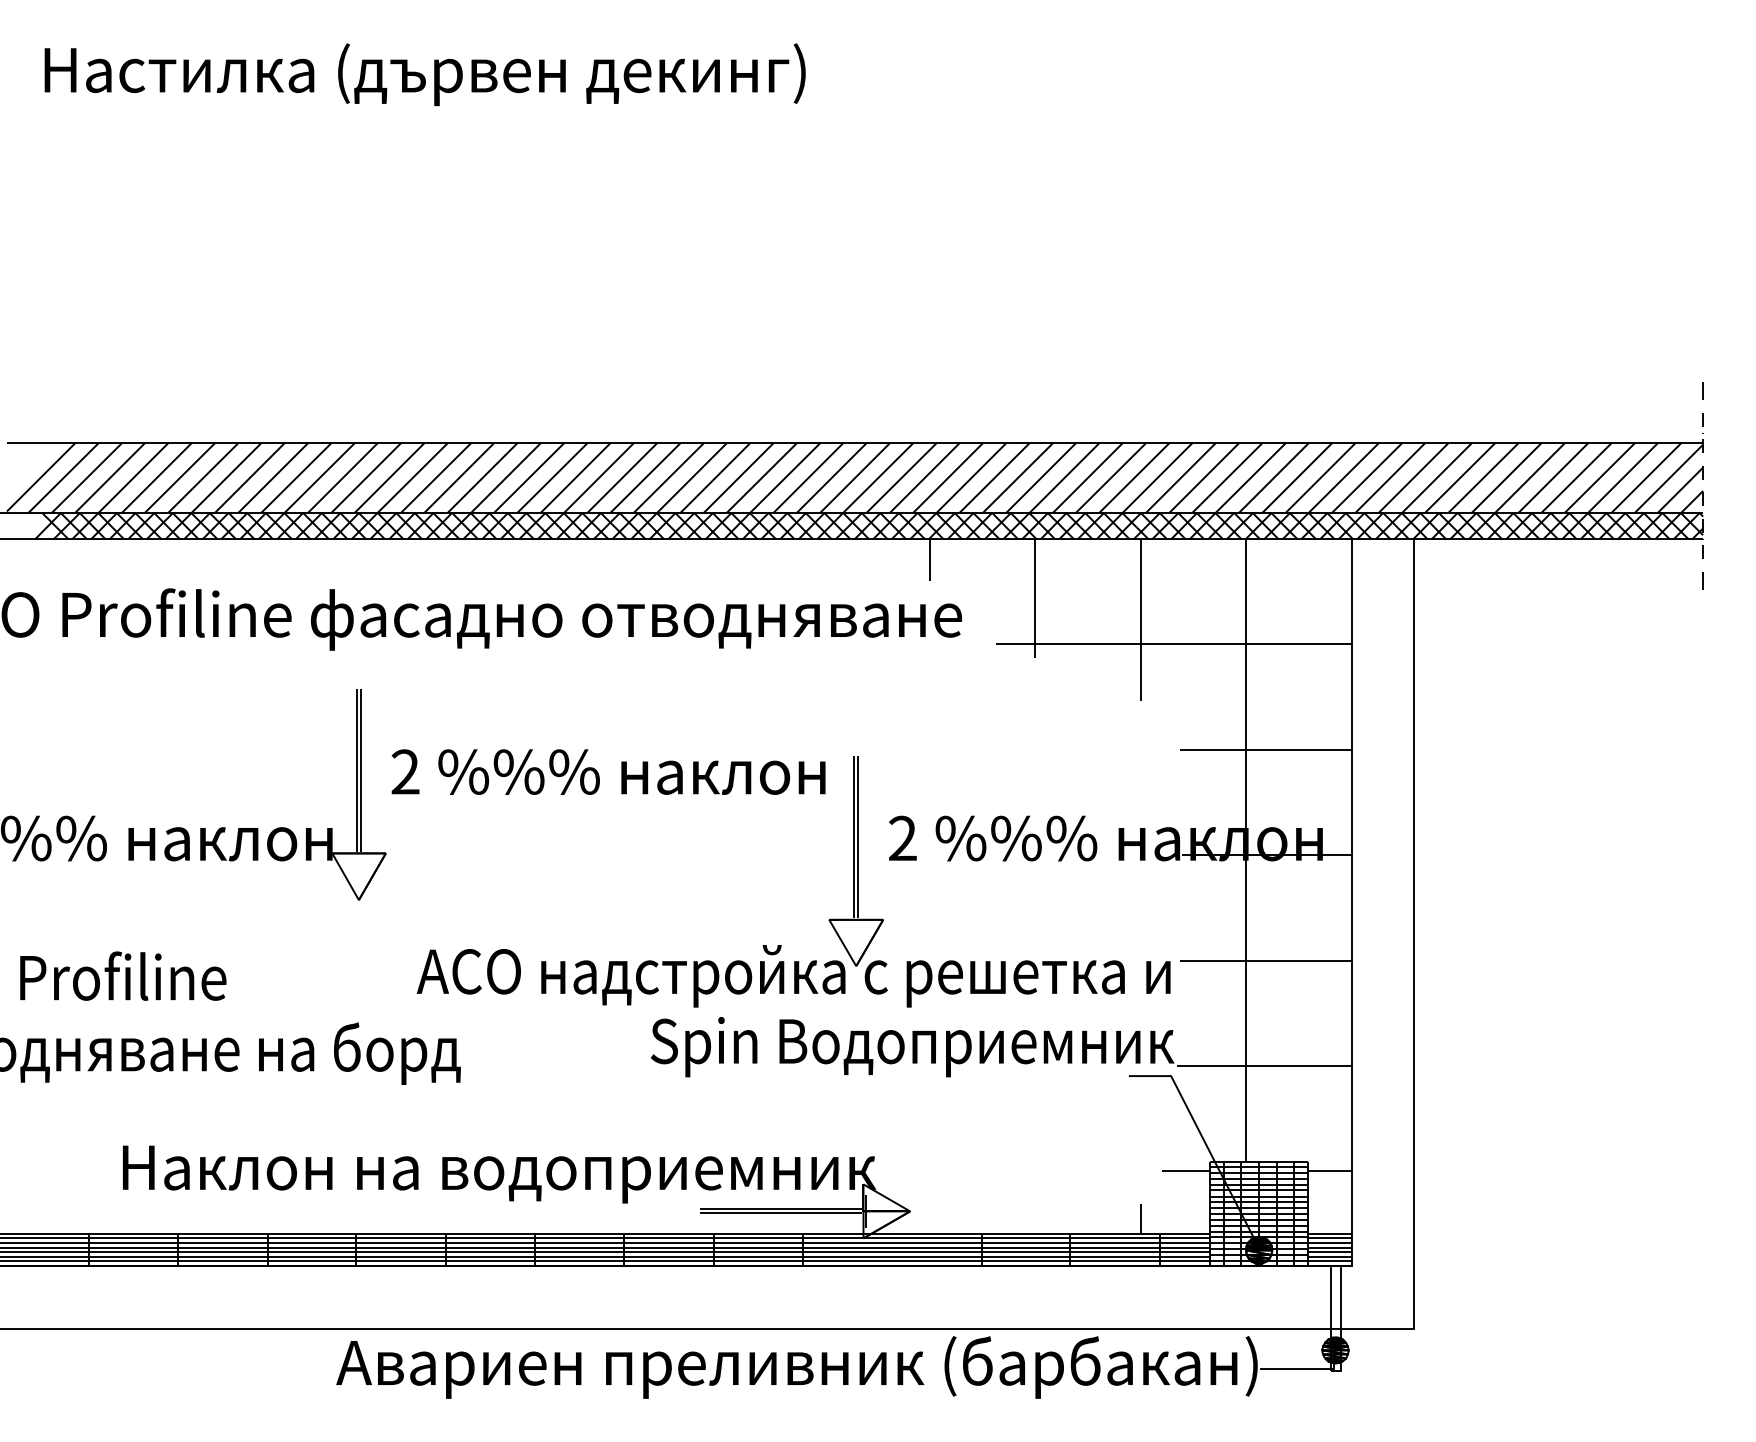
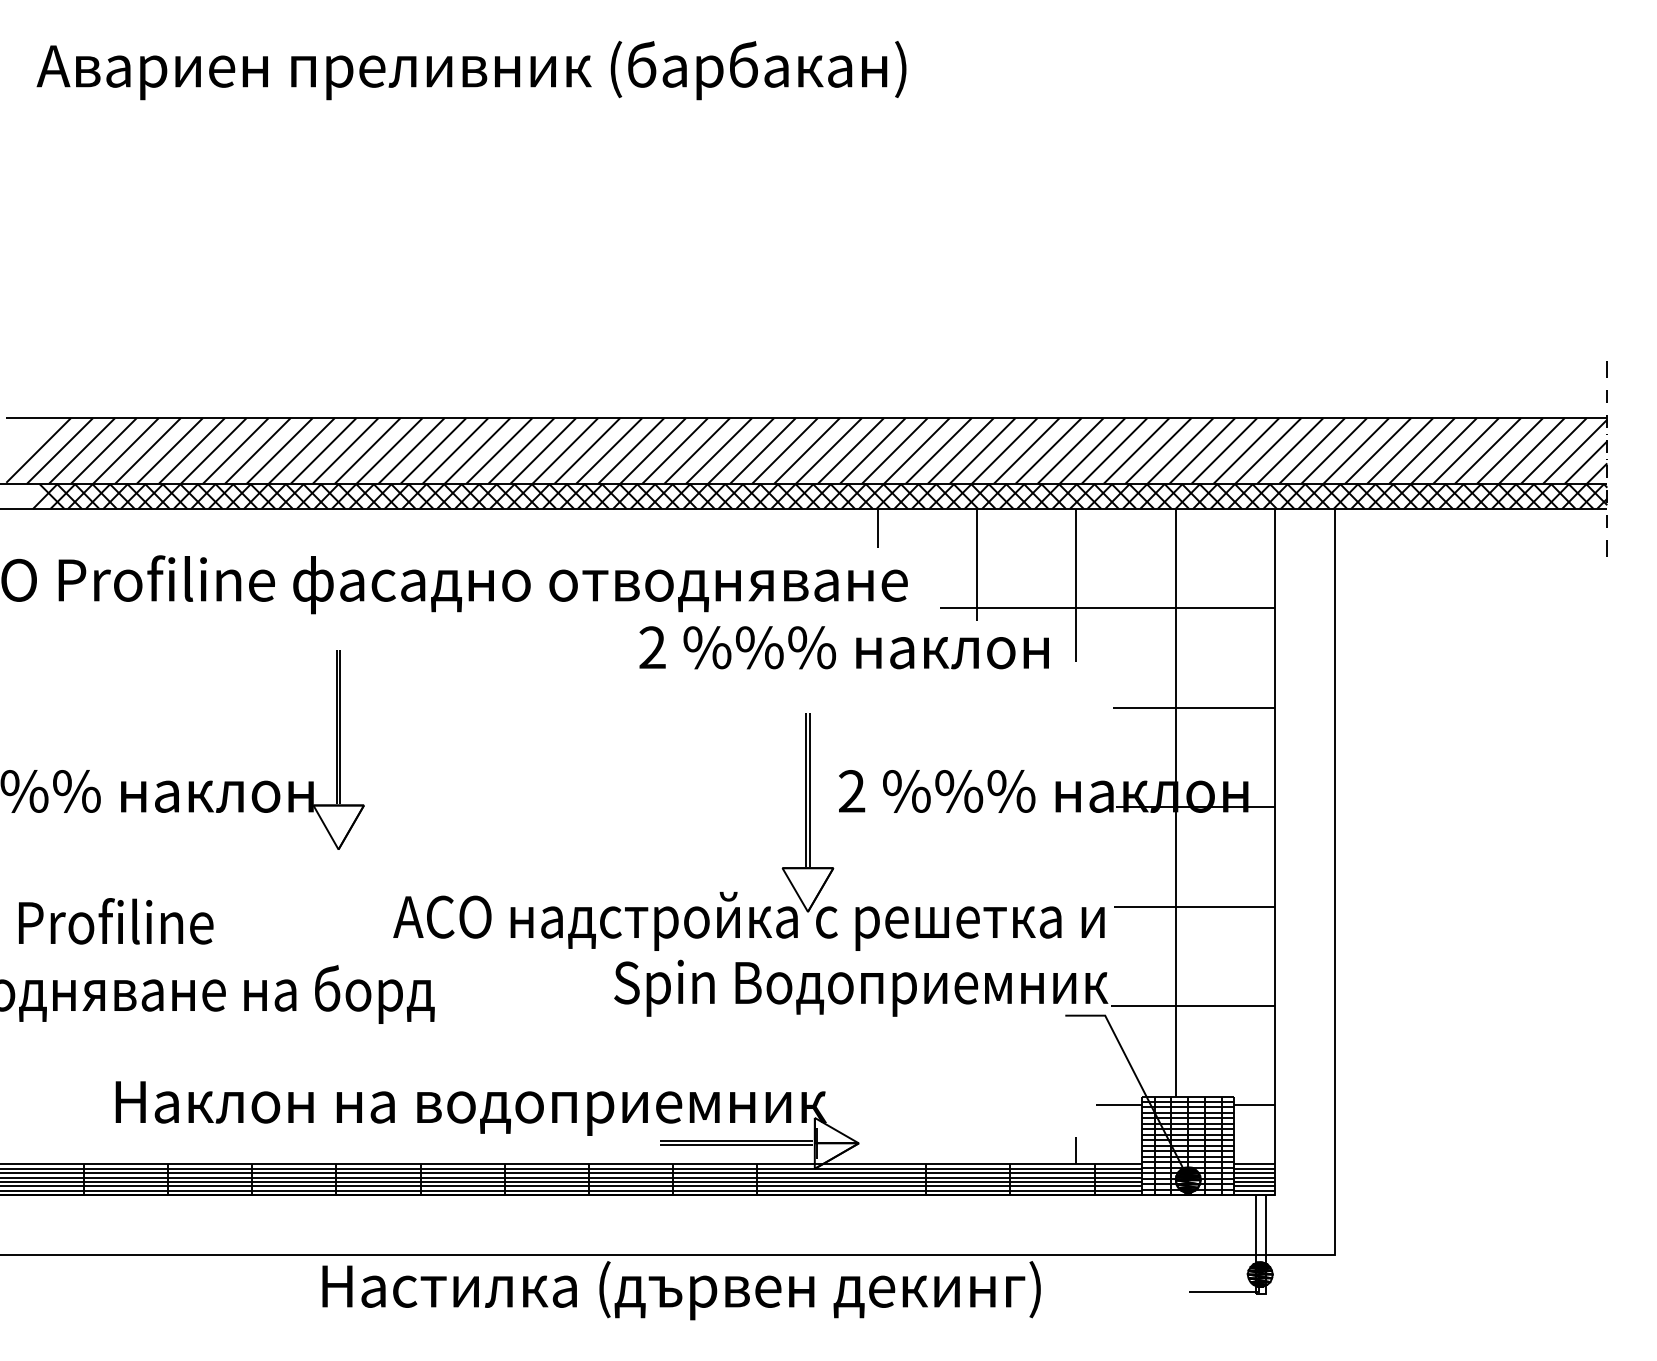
text: (499, 74) -> (471, 70), Настилка (дървен декинг) -> Авариен преливник (барбакан)
text: (607, 771) -> (843, 647), moved
text: (796, 1367) -> (751, 1290), Авариен преливник (барбакан) -> Настилка (дървен декинг)

